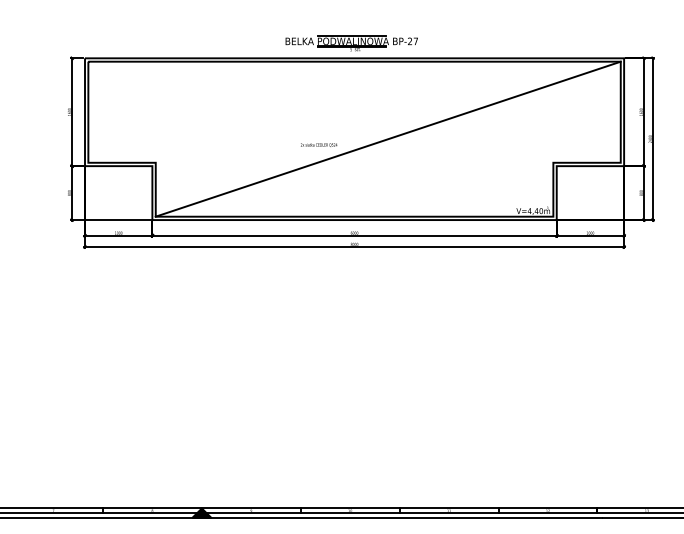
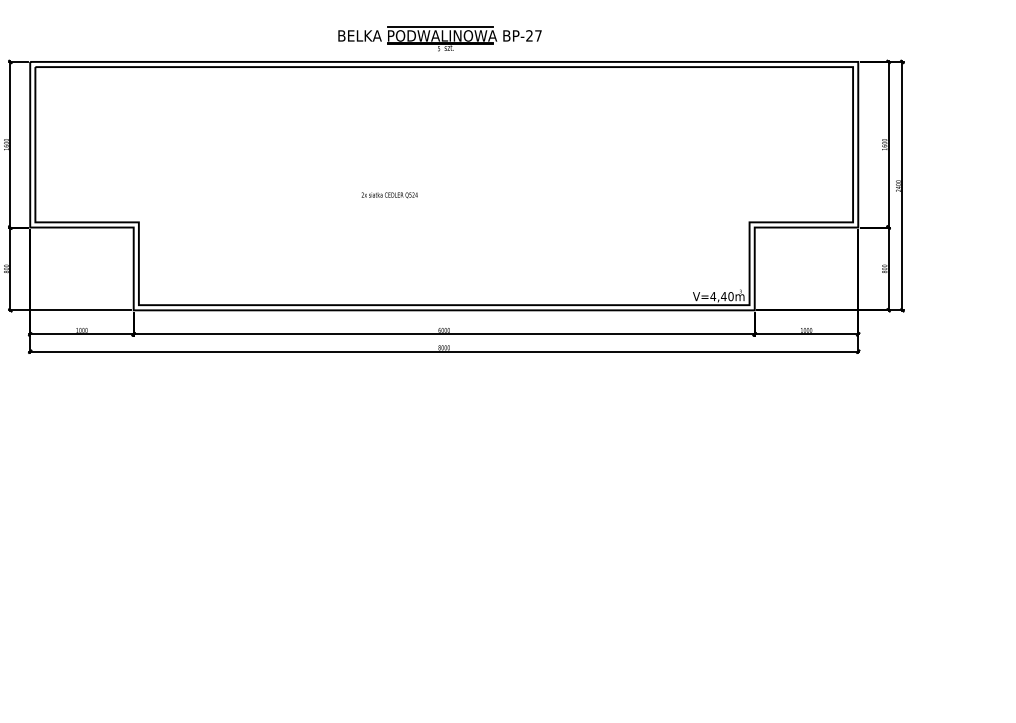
line: (387, 138) -> (494, 185), removed

